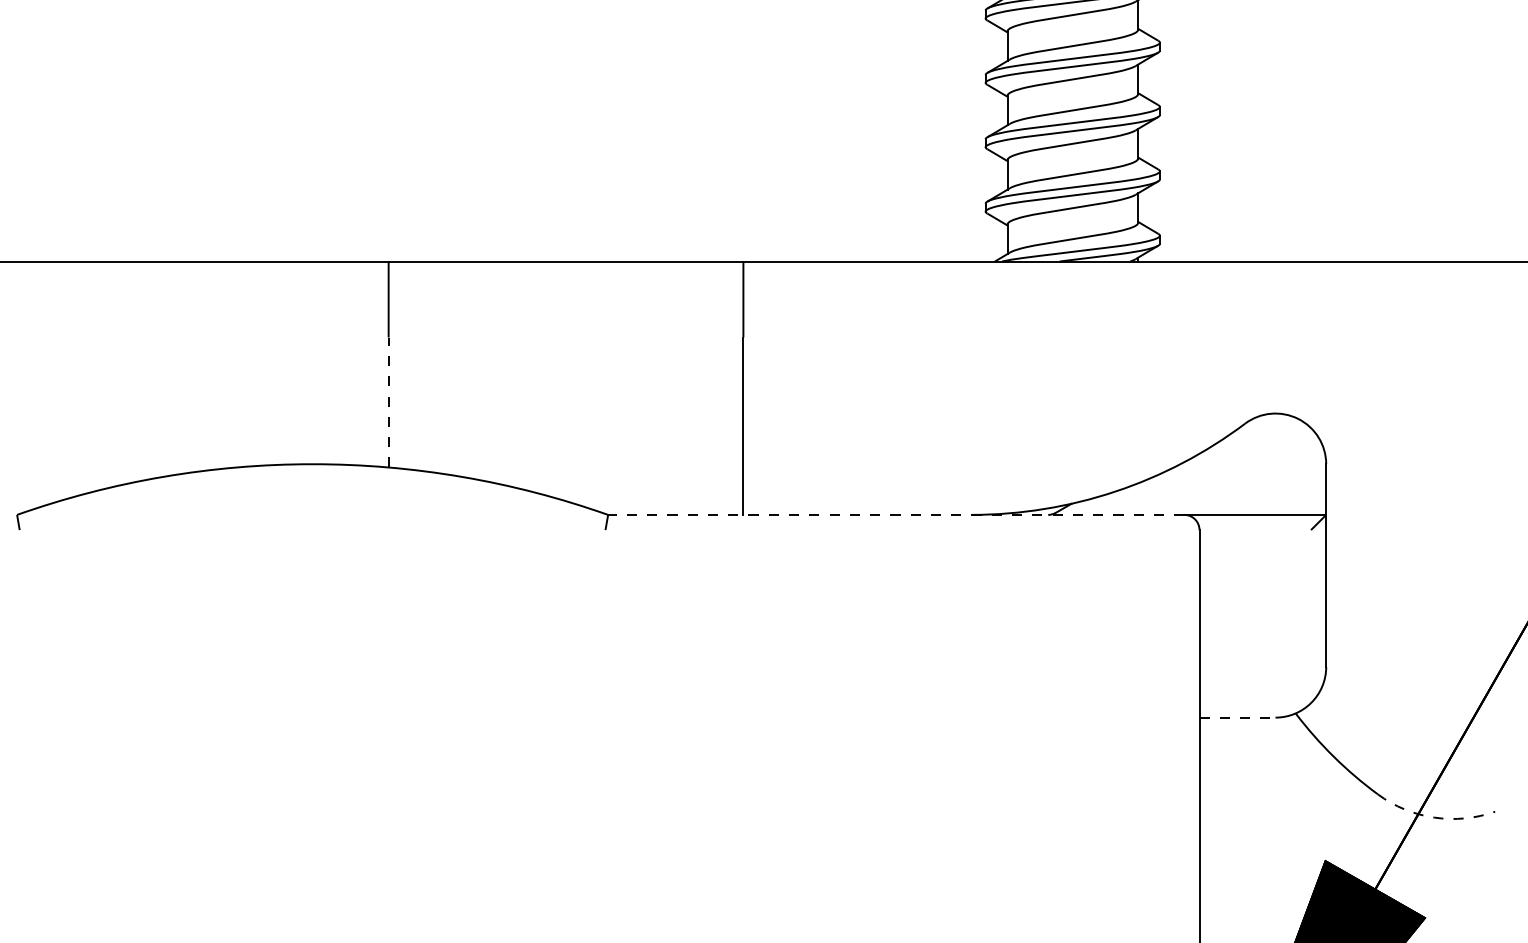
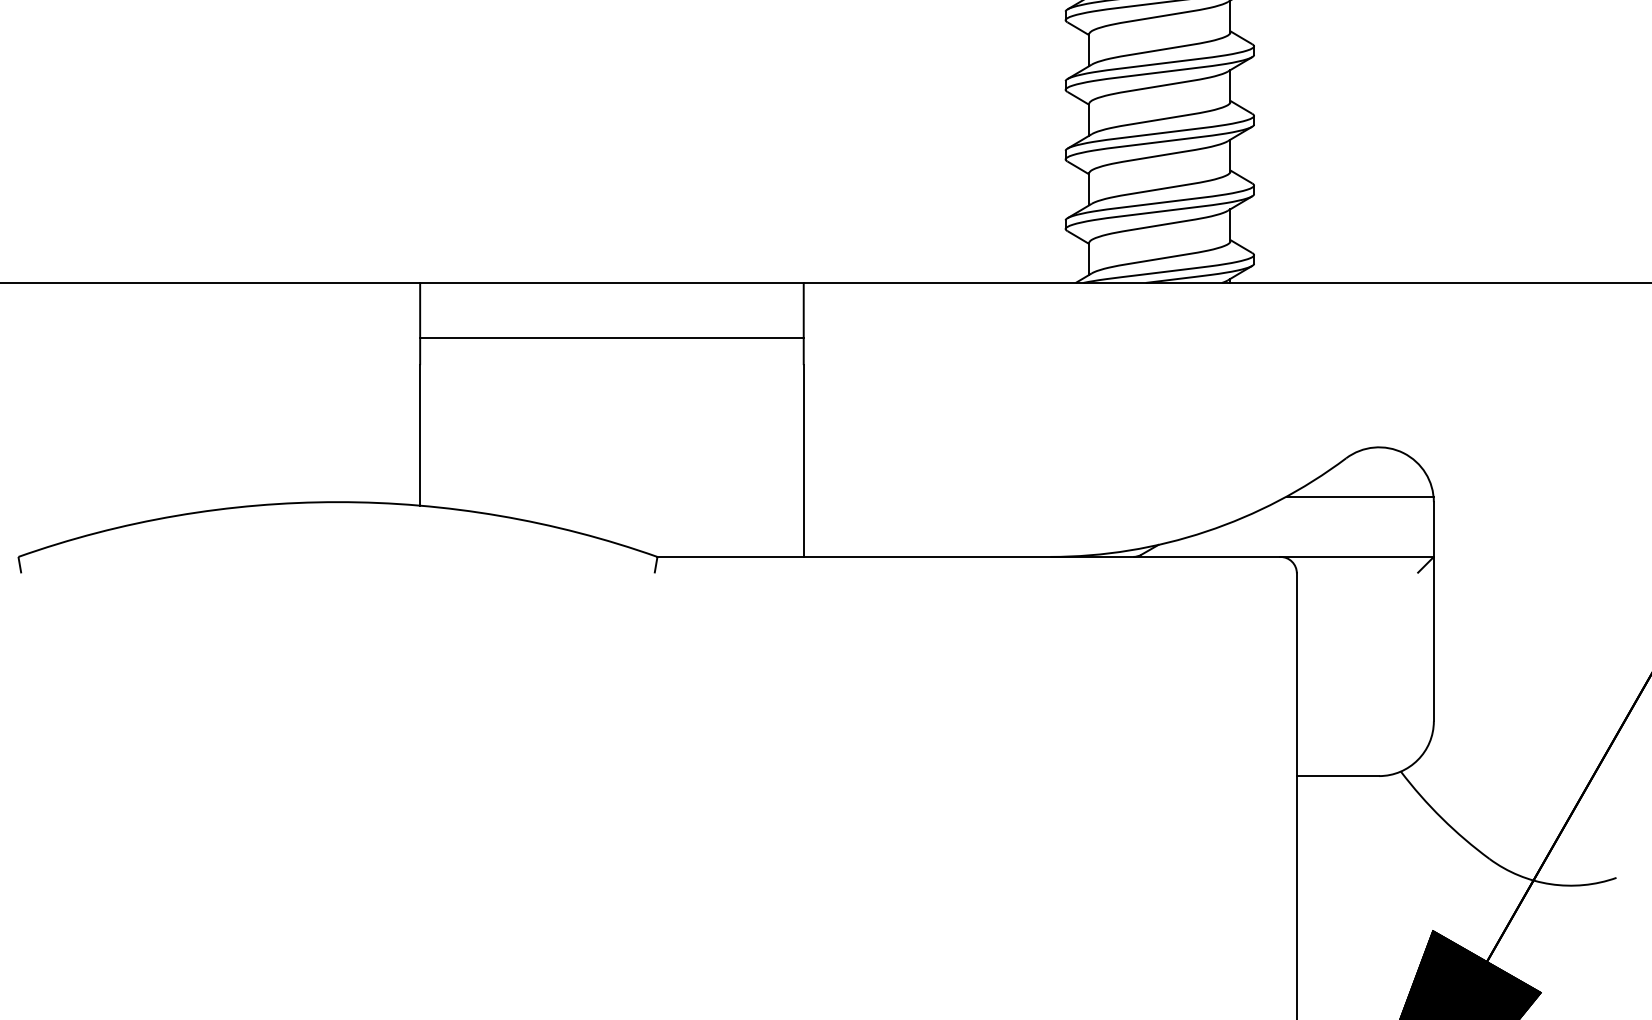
line: (565, 311) -> (611, 337), added
line: (388, 401) -> (420, 434), dashed -> solid
line: (1257, 459) -> (1359, 496), added
line: (895, 514) -> (968, 556), dashed -> solid
line: (1238, 717) -> (1338, 776), dashed -> solid
arc: (1434, 817) -> (1550, 884), dashed -> solid

